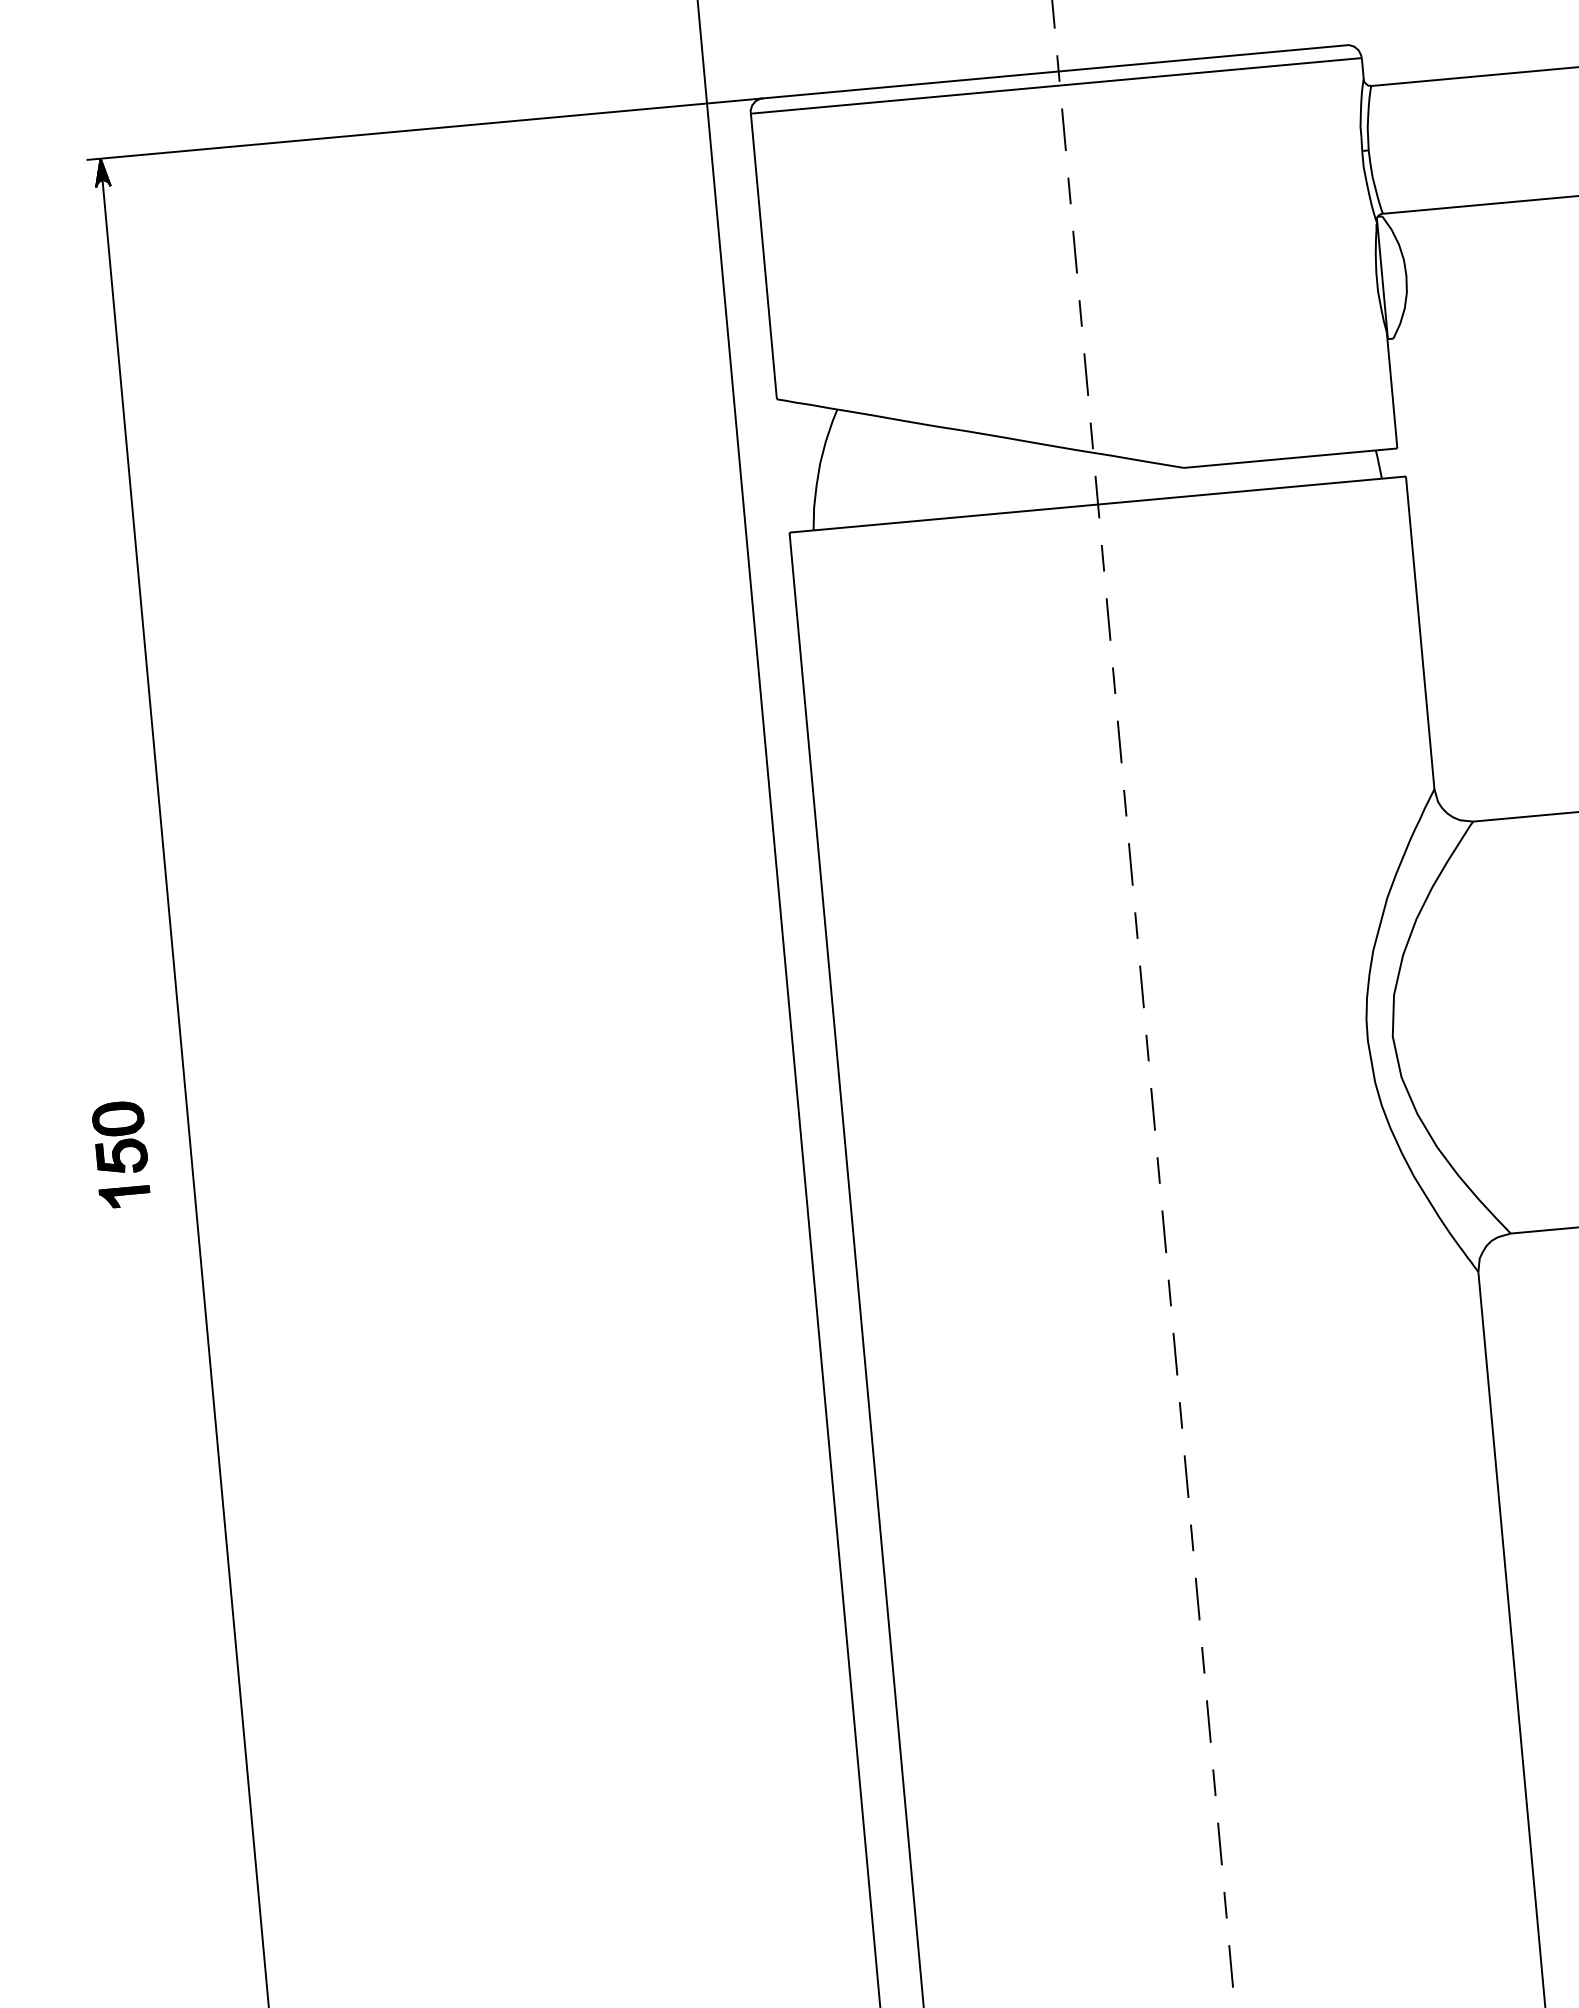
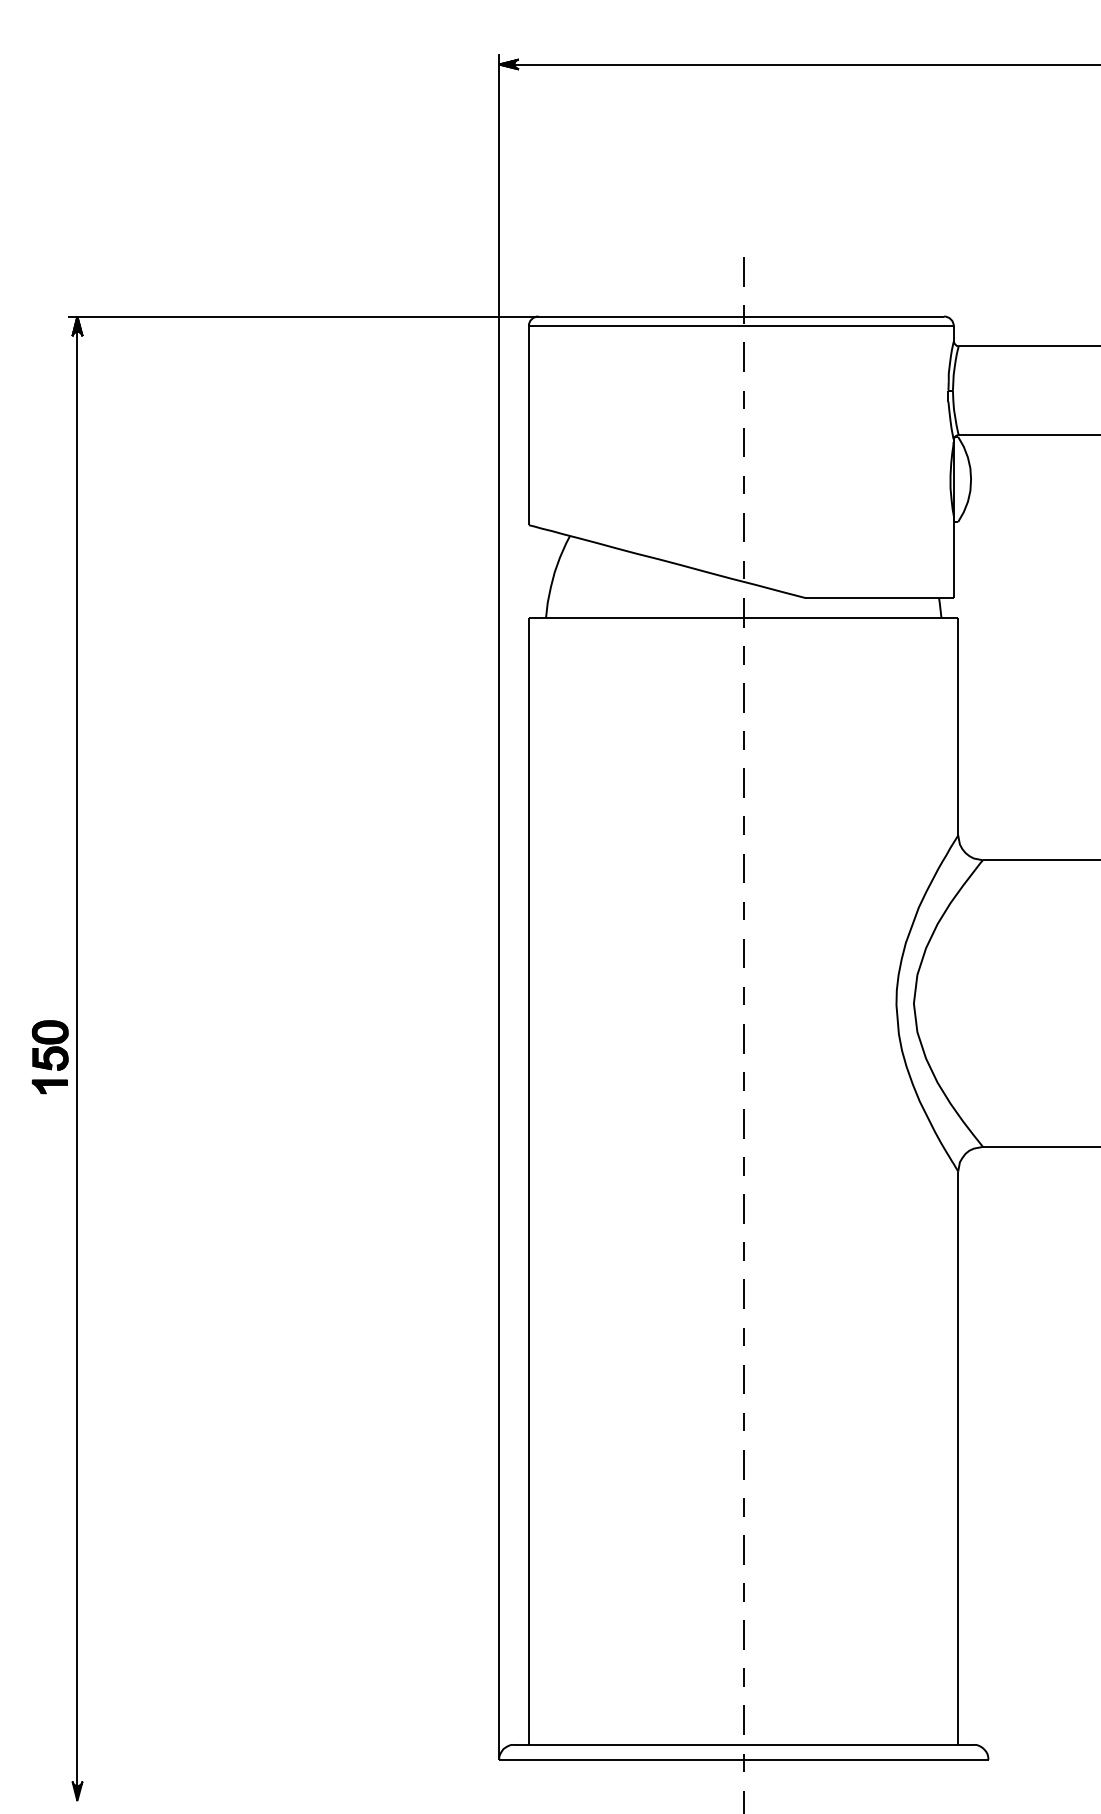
part: (120, 1155) -> (49, 1057), moved

